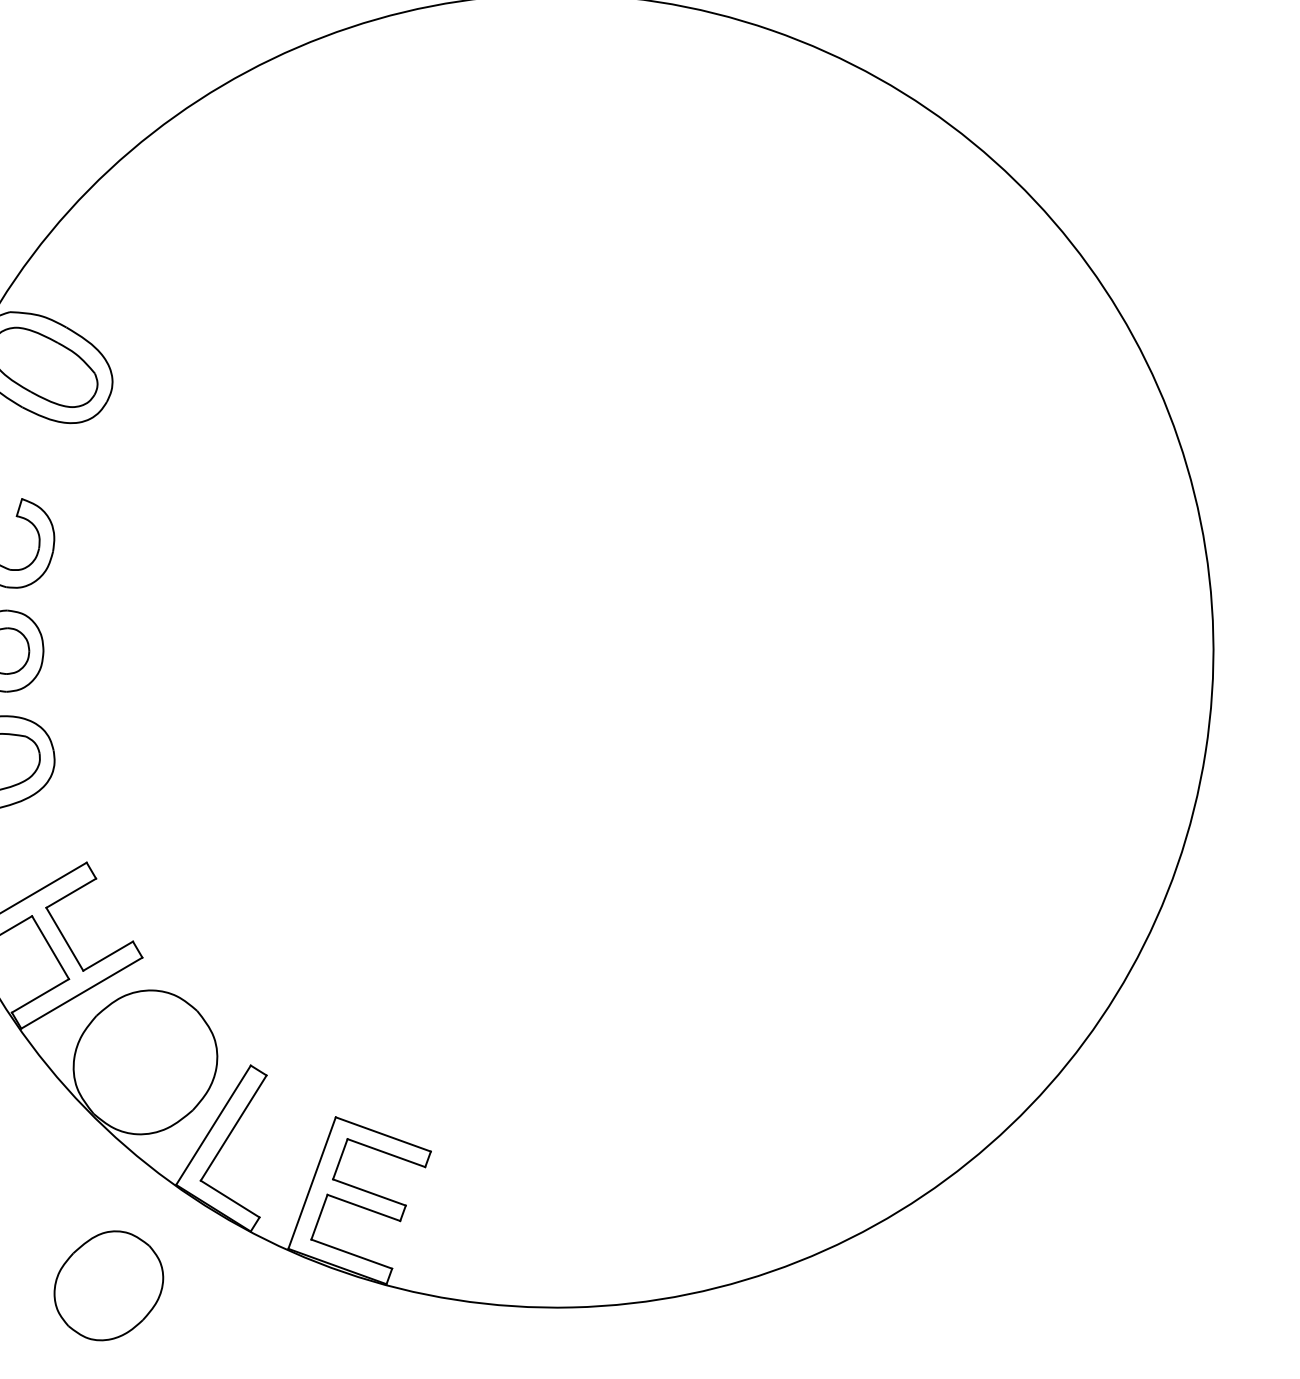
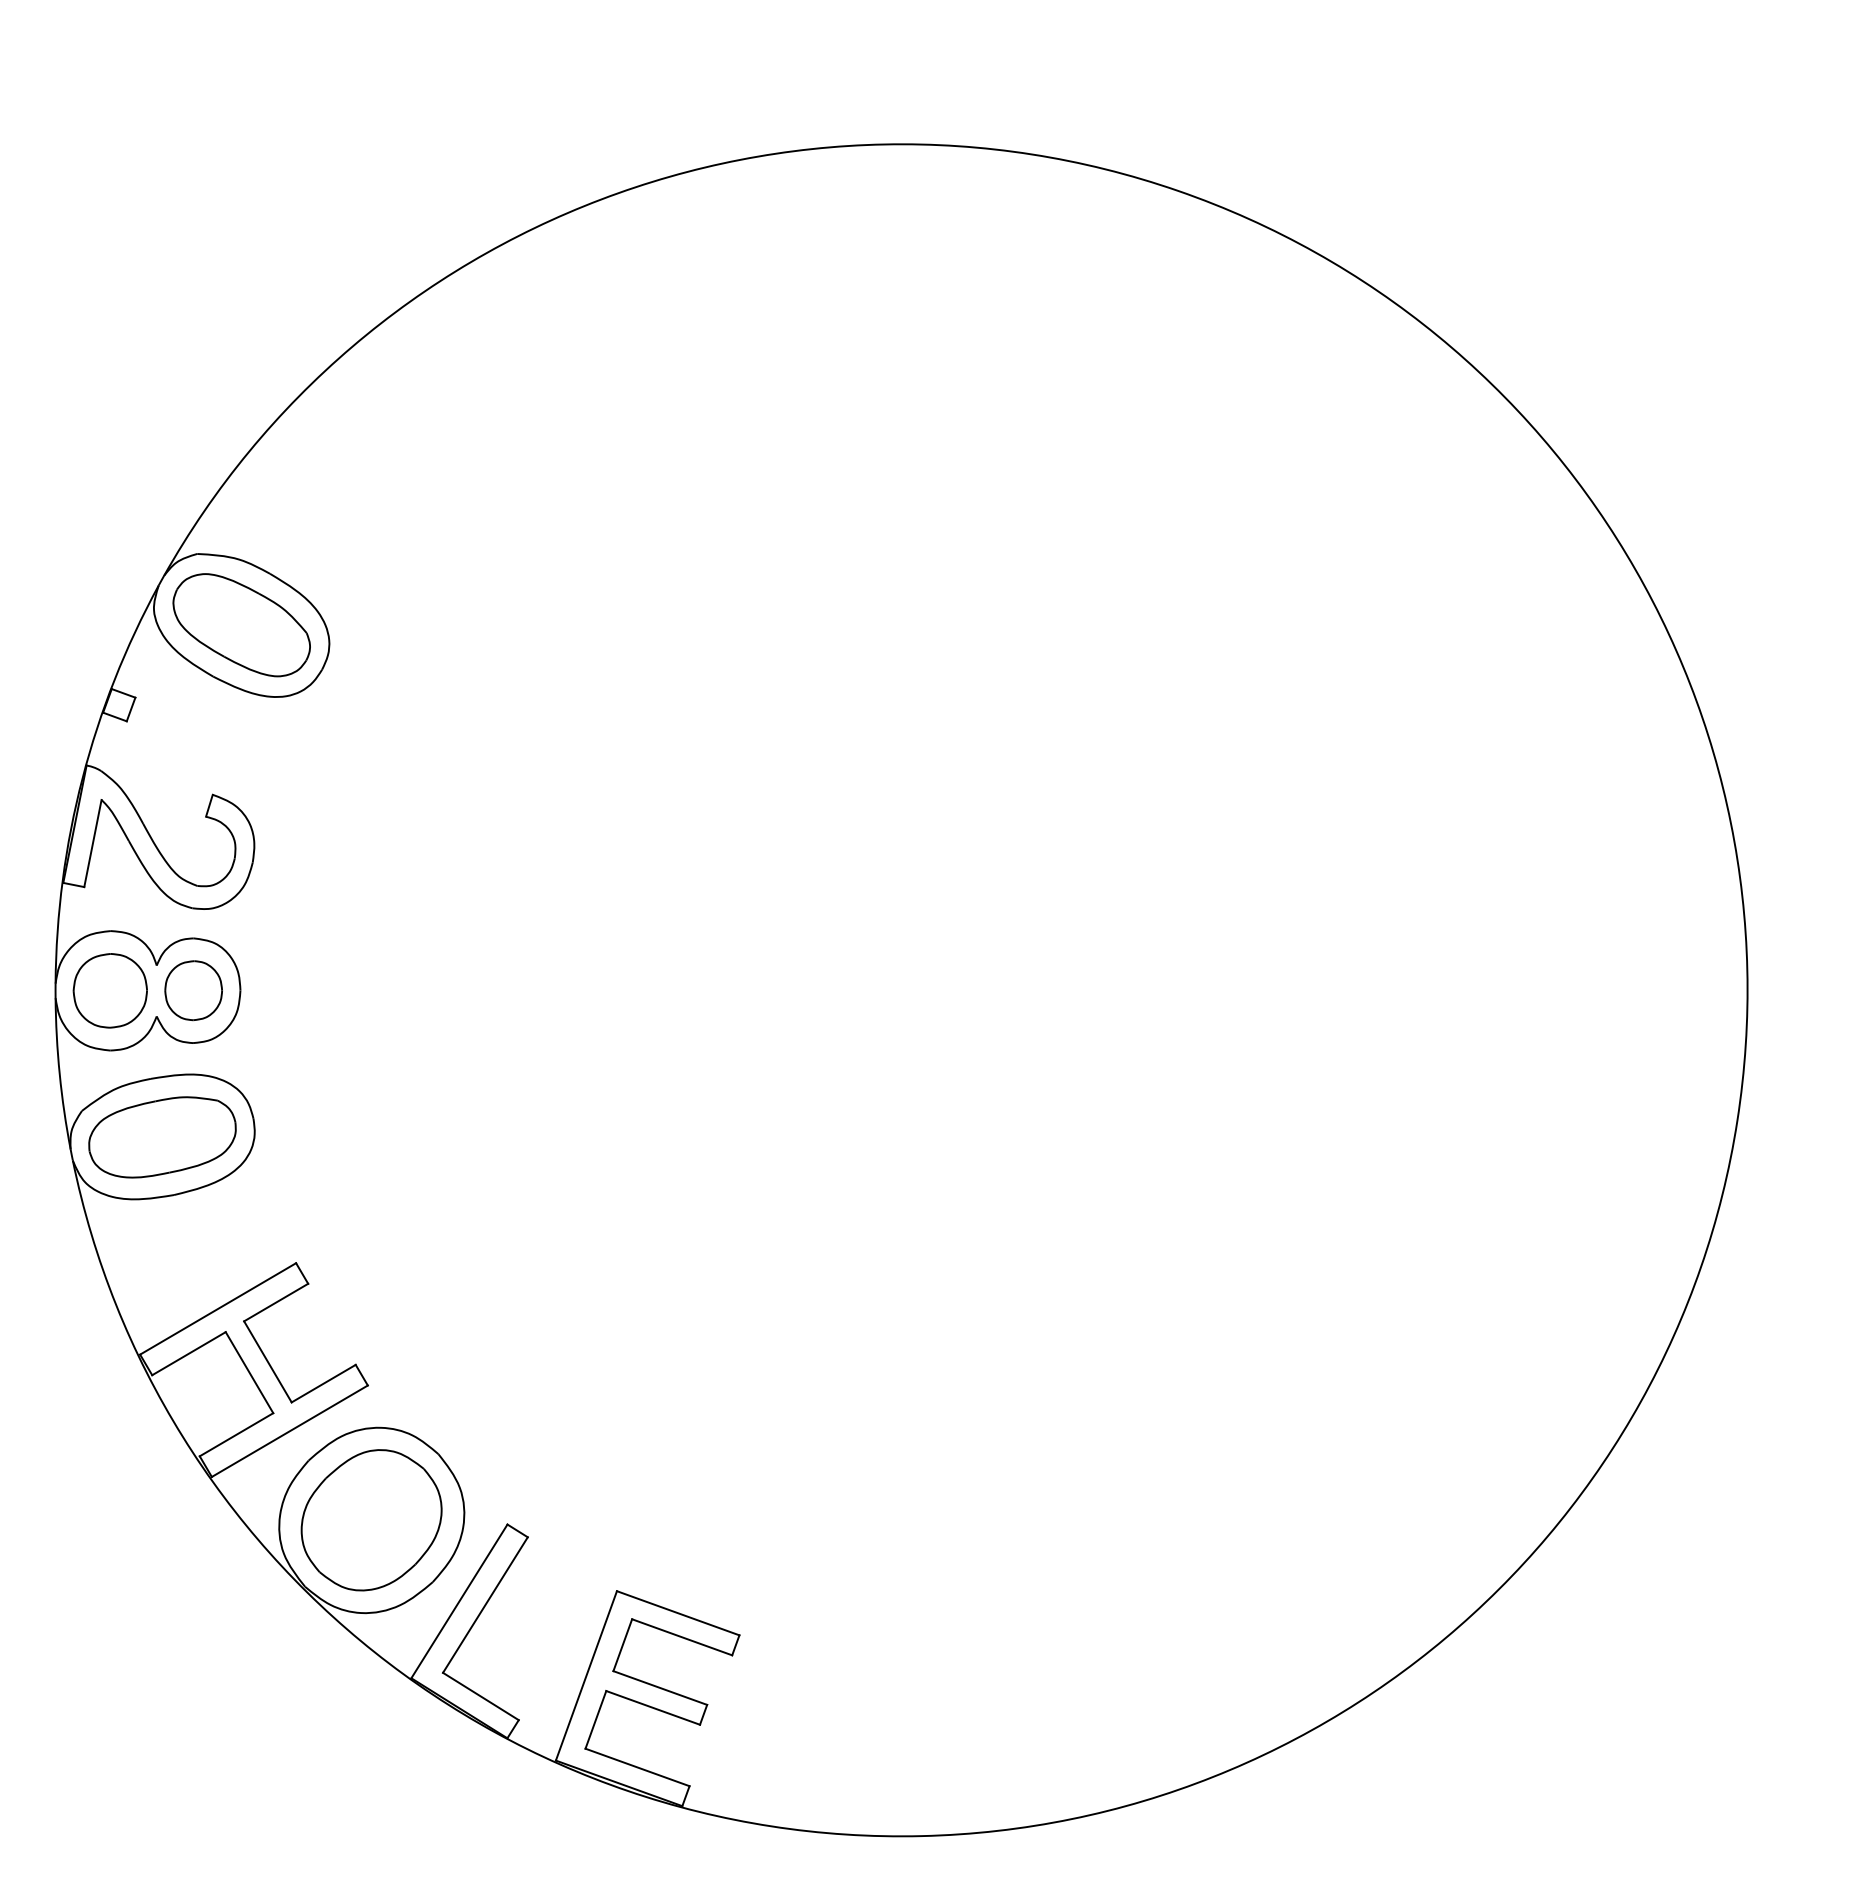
part: (108, 1286) -> (371, 1520), moved

